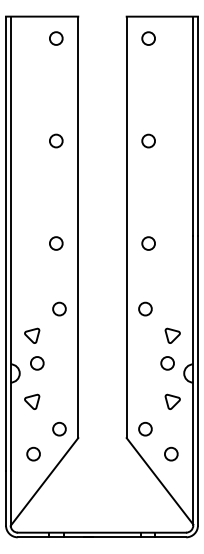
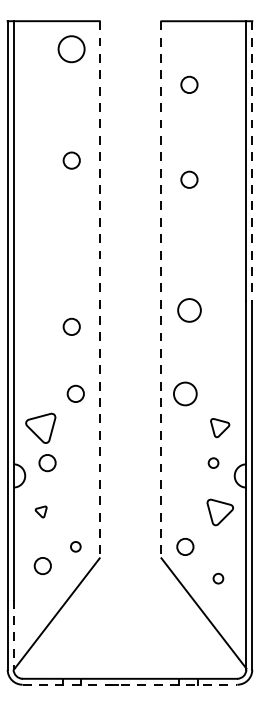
circle: (56, 38) -> (72, 49), size x1.6
circle: (148, 38) -> (189, 84), moved
line: (197, 126) -> (251, 161), solid -> dashed
circle: (56, 140) -> (72, 159), moved
line: (78, 227) -> (100, 289), solid -> dashed
line: (126, 227) -> (161, 289), solid -> dashed
circle: (56, 243) -> (72, 326), moved
circle: (148, 243) -> (189, 310), size x1.4
circle: (145, 308) -> (185, 393), size x1.4
part: (32, 335) -> (41, 427), size x1.6
circle: (167, 363) -> (213, 463), size x0.6
part: (32, 401) -> (41, 511), size x0.6
part: (172, 401) -> (219, 511), size x1.4
circle: (59, 428) -> (75, 546), size x0.6
circle: (33, 453) -> (42, 565), moved
circle: (171, 453) -> (218, 577), size x0.6
line: (10, 498) -> (13, 635), solid -> dashed
line: (102, 537) -> (130, 684), solid -> dashed

